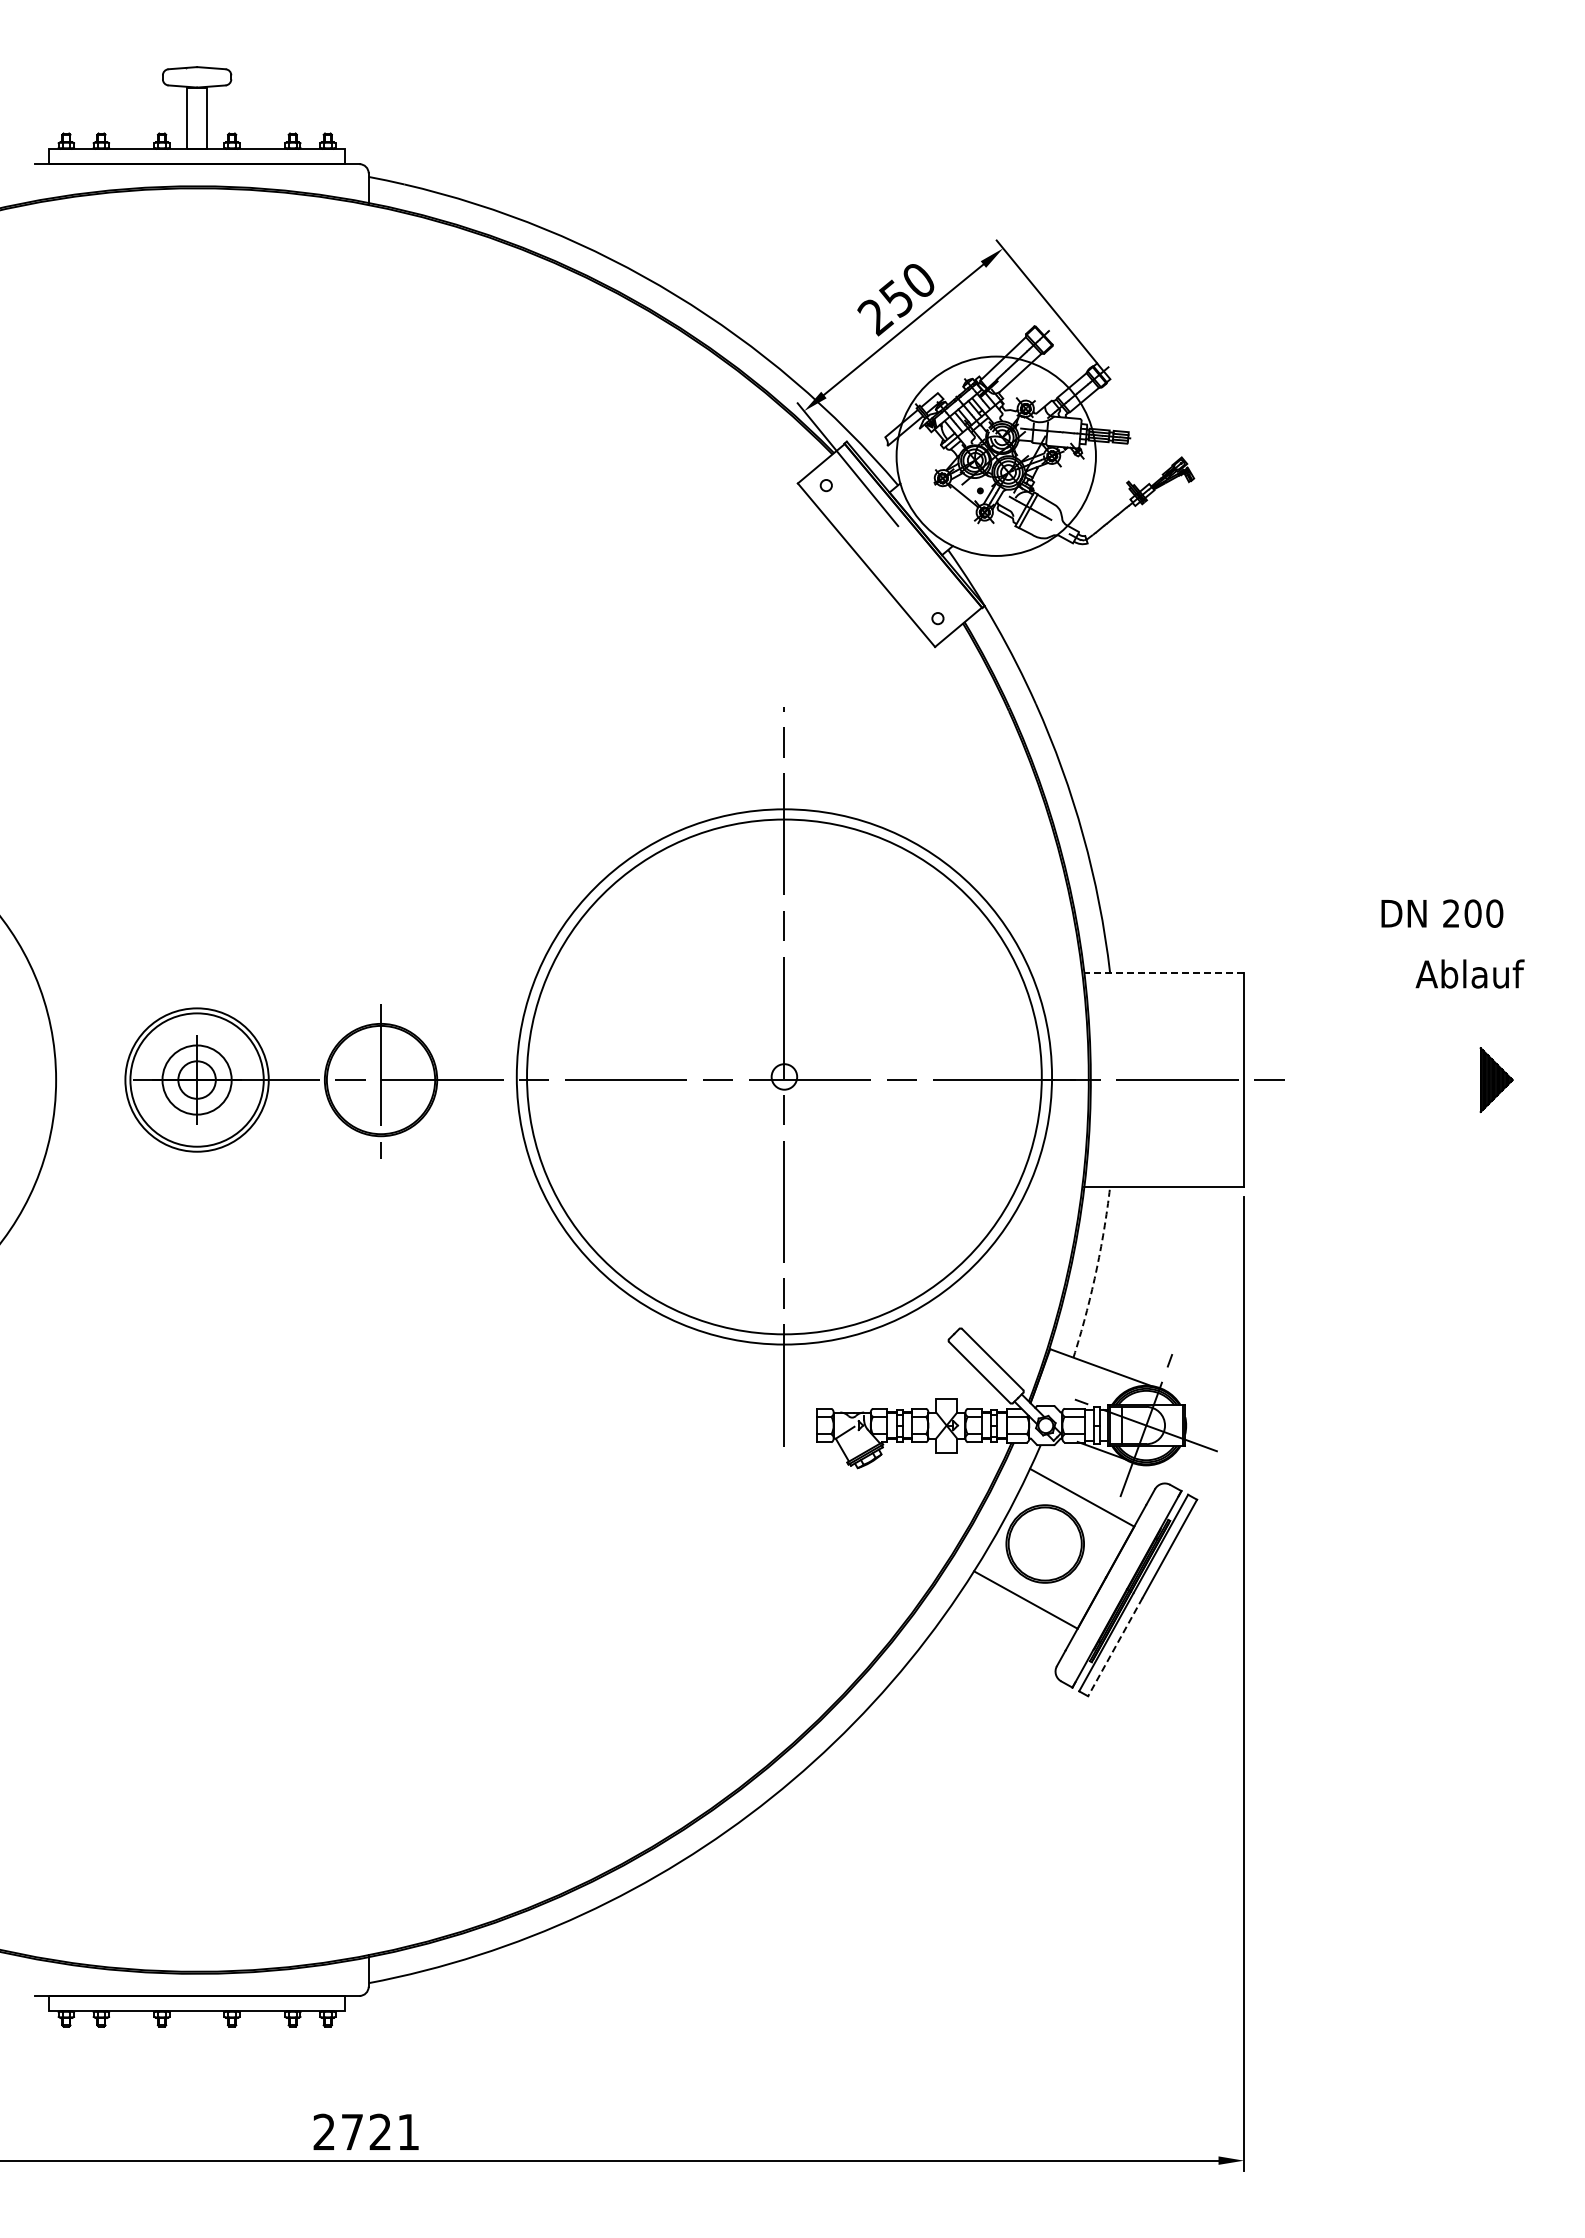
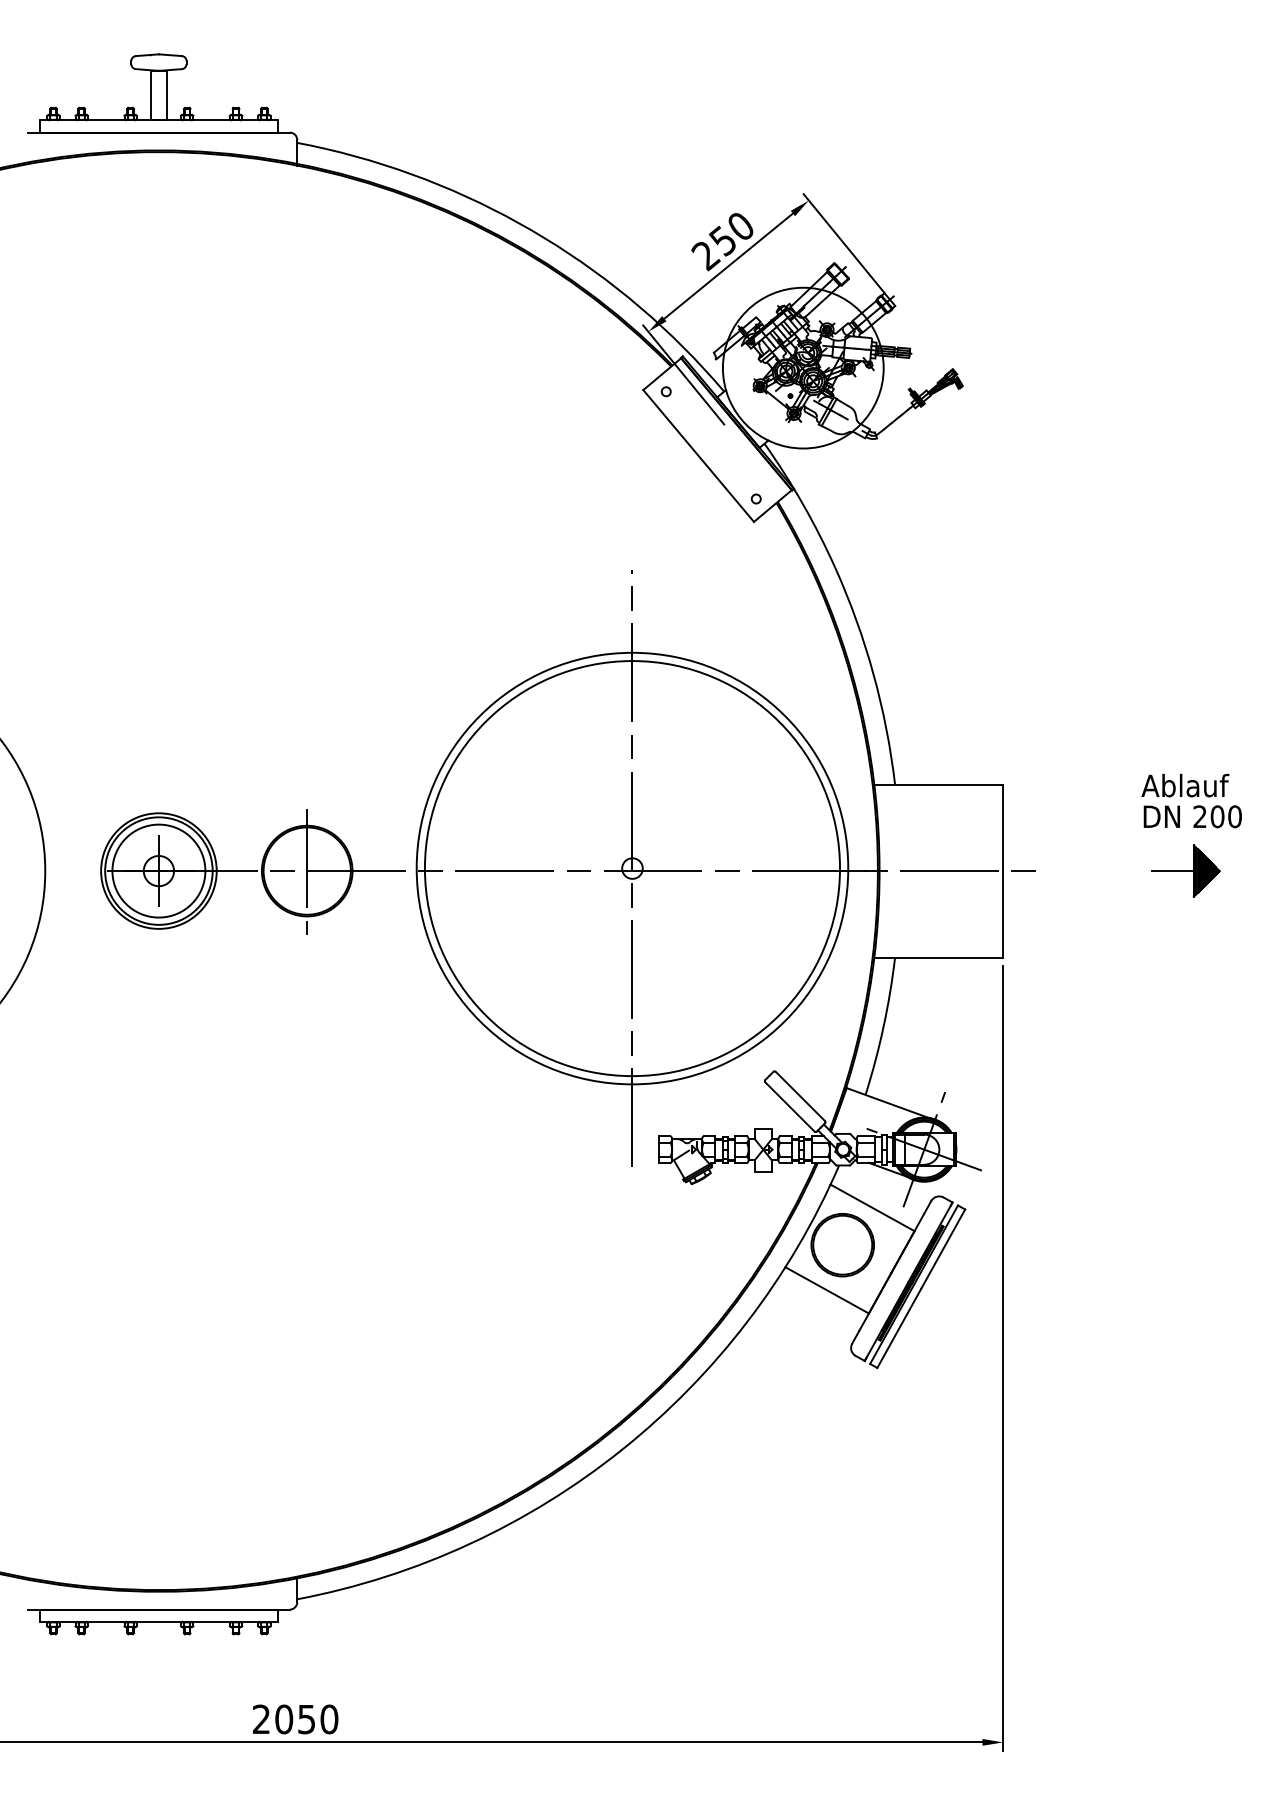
text: (1442, 913) -> (1192, 816), moved
line: (1164, 972) -> (938, 784), dashed -> solid
circle: (196, 1079) -> (158, 870), size x1.67
line: (1454, 1080) -> (1172, 871), added
arc: (1095, 1273) -> (883, 1027), dashed -> solid
line: (1115, 1647) -> (899, 1328), dashed -> solid
text: (380, 2131) -> (306, 1718), 2721 -> 2050

